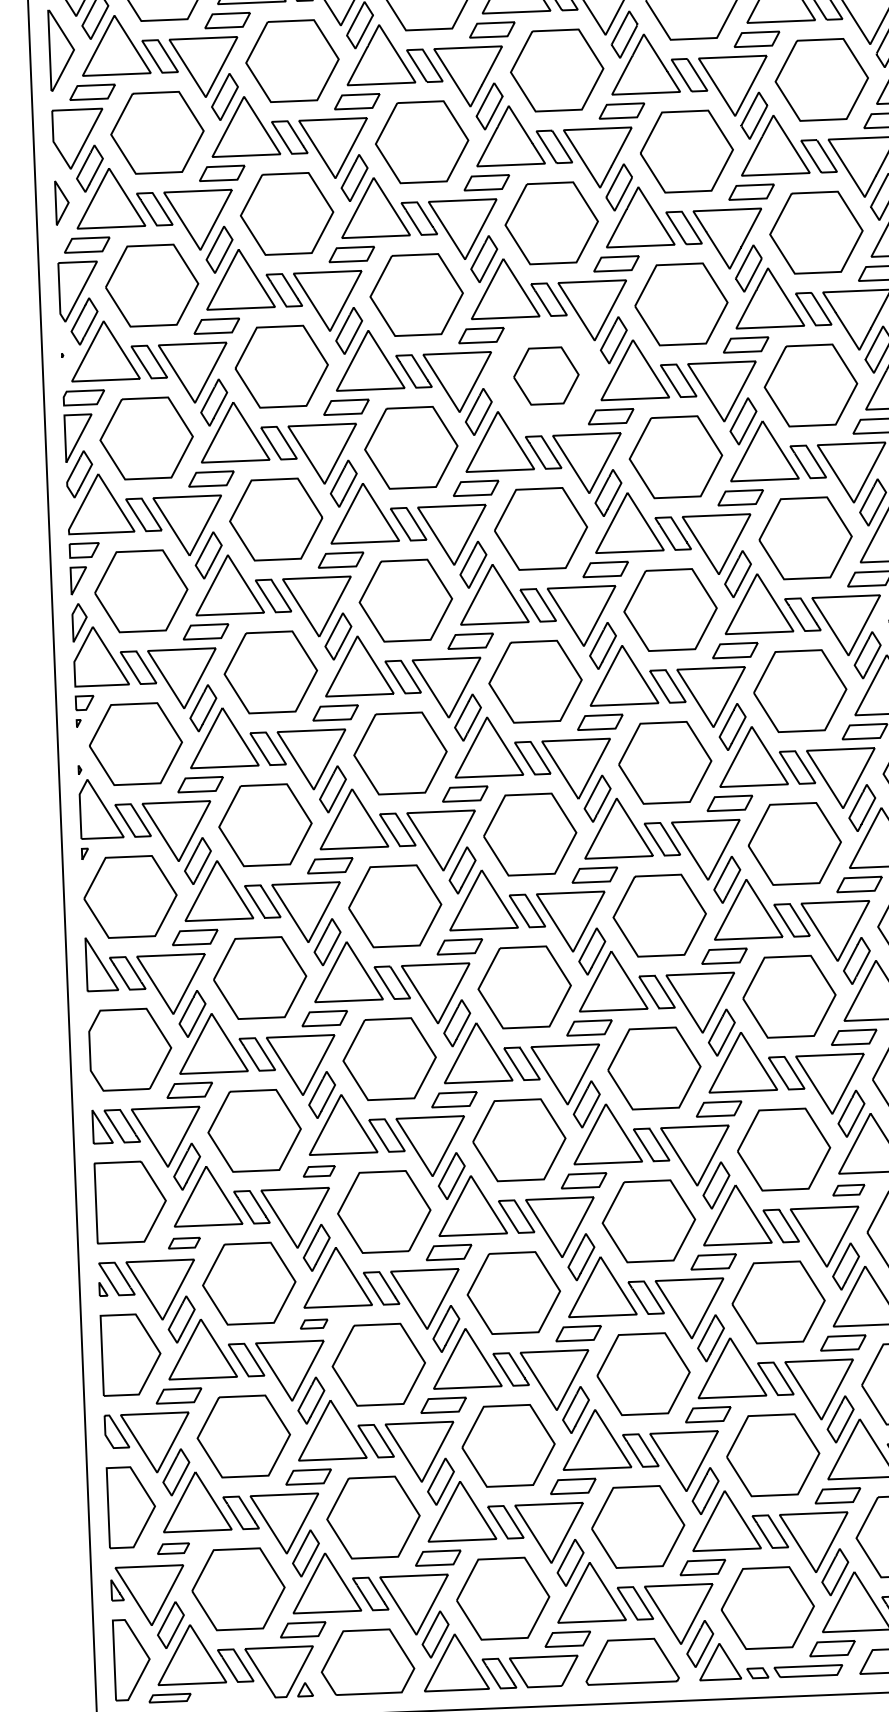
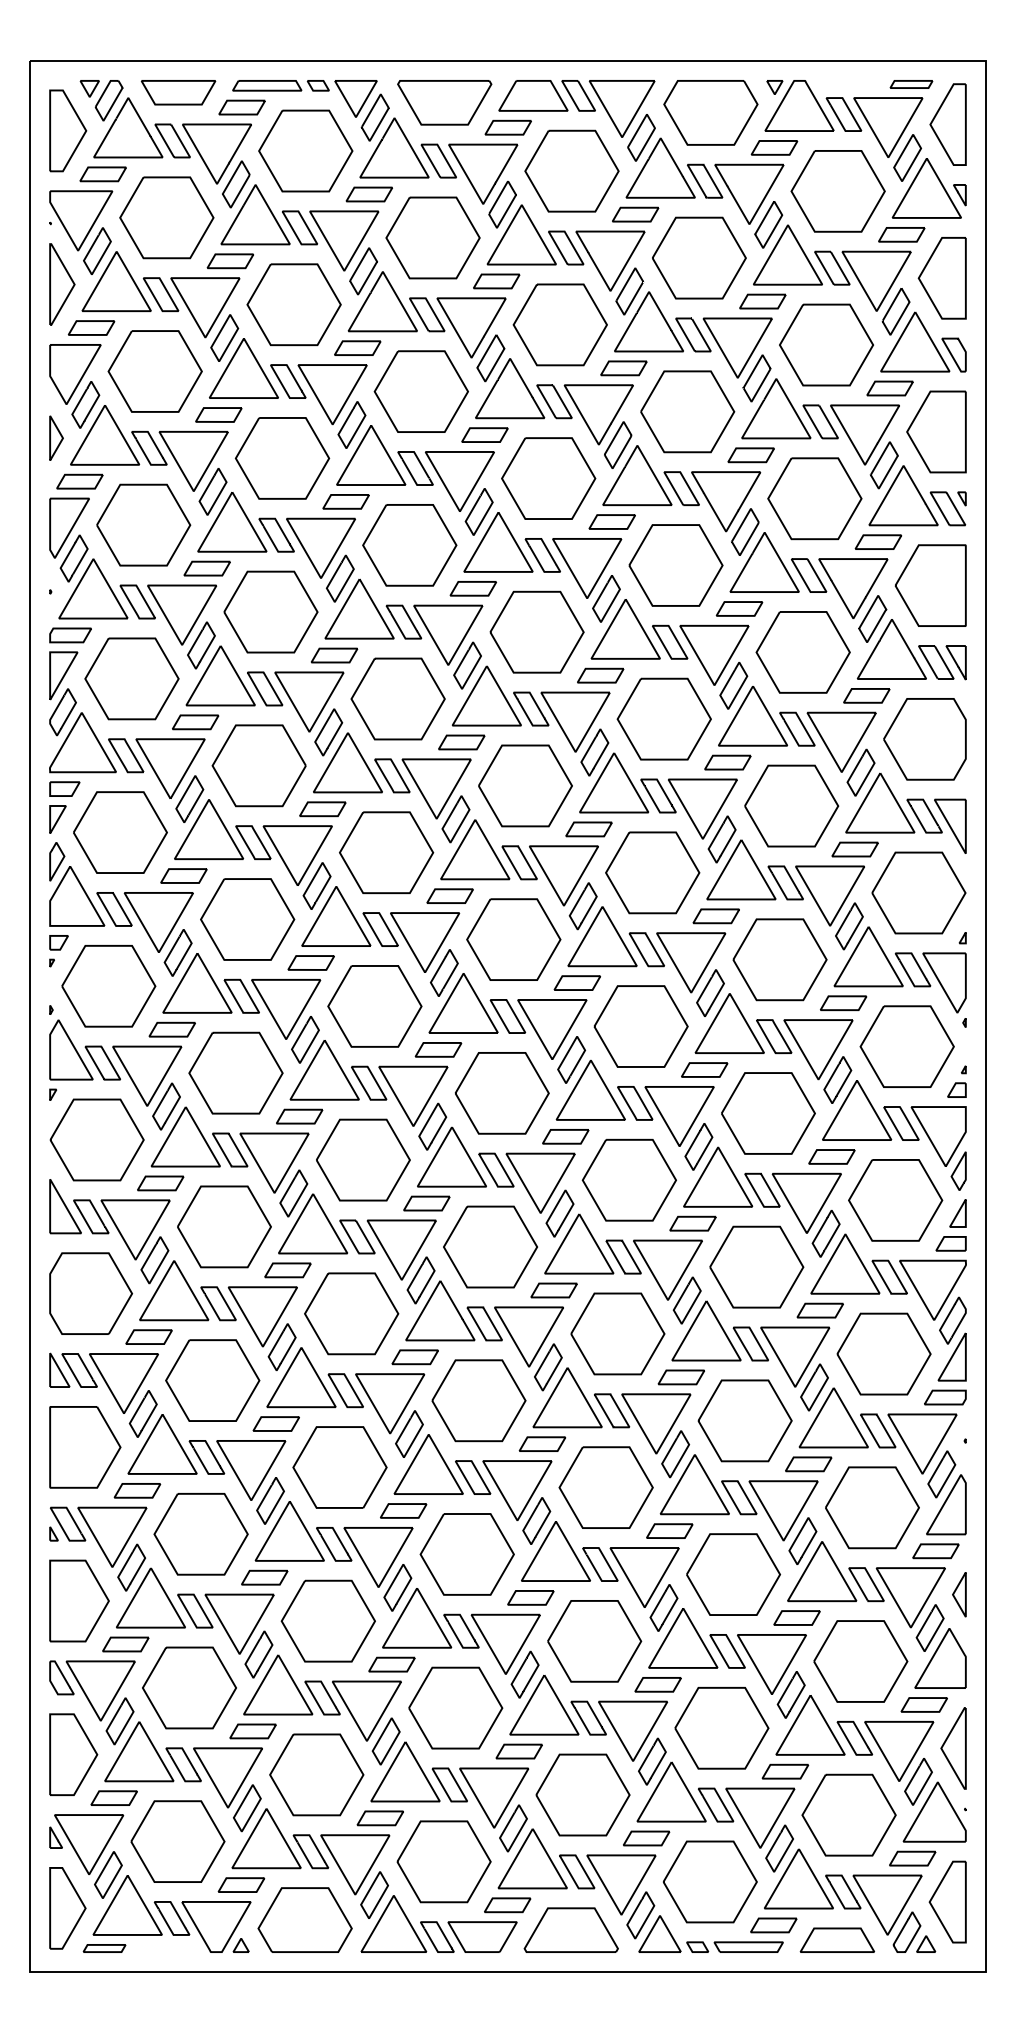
part: (545, 375) -> (536, 631), size x1.43
part: (318, 1170) -> (275, 1423), size x1.43
part: (848, 1190) -> (808, 1464), size x1.43
part: (184, 1242) -> (137, 1490), size x1.43
part: (313, 1324) -> (264, 1577), size x1.67
part: (172, 1548) -> (113, 1797), size x1.43

